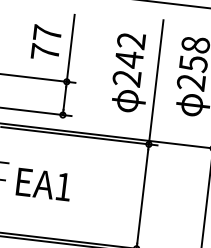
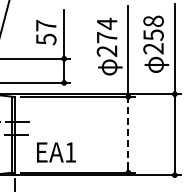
text: (129, 49) -> (106, 30), 242 -> 274
text: (45, 52) -> (46, 39), 77 -> 57
text: (44, 184) -> (56, 152), moved
line: (142, 196) -> (128, 134), solid -> dashed

